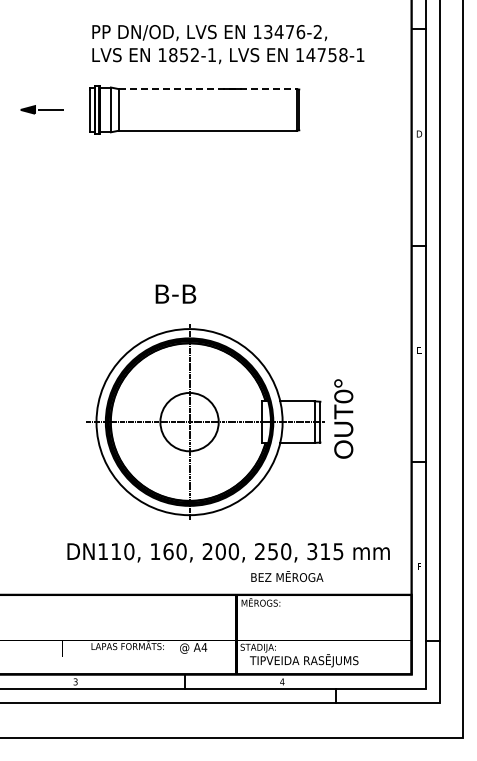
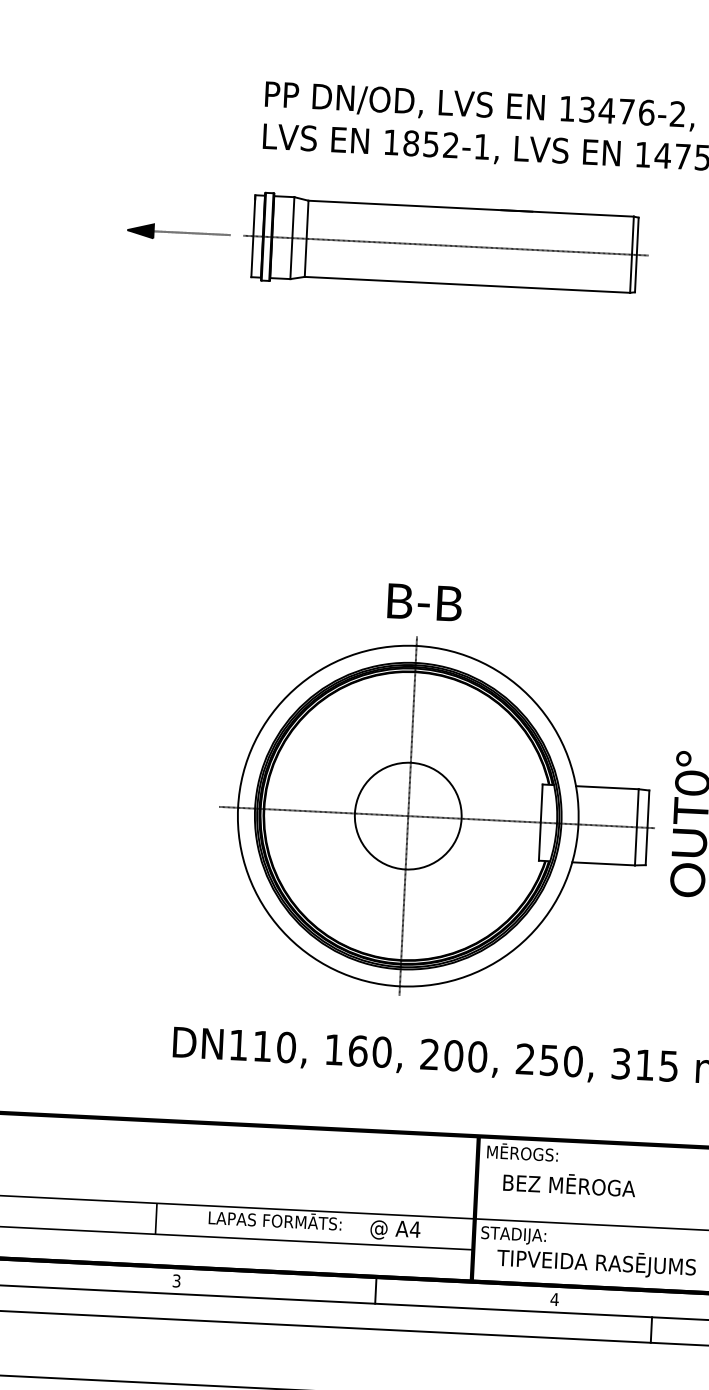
line: (207, 89) -> (470, 209), dashed -> solid
line: (194, 109) -> (445, 244), added
text: (175, 293) -> (424, 601), moved
text: (287, 576) -> (569, 1184), moved

